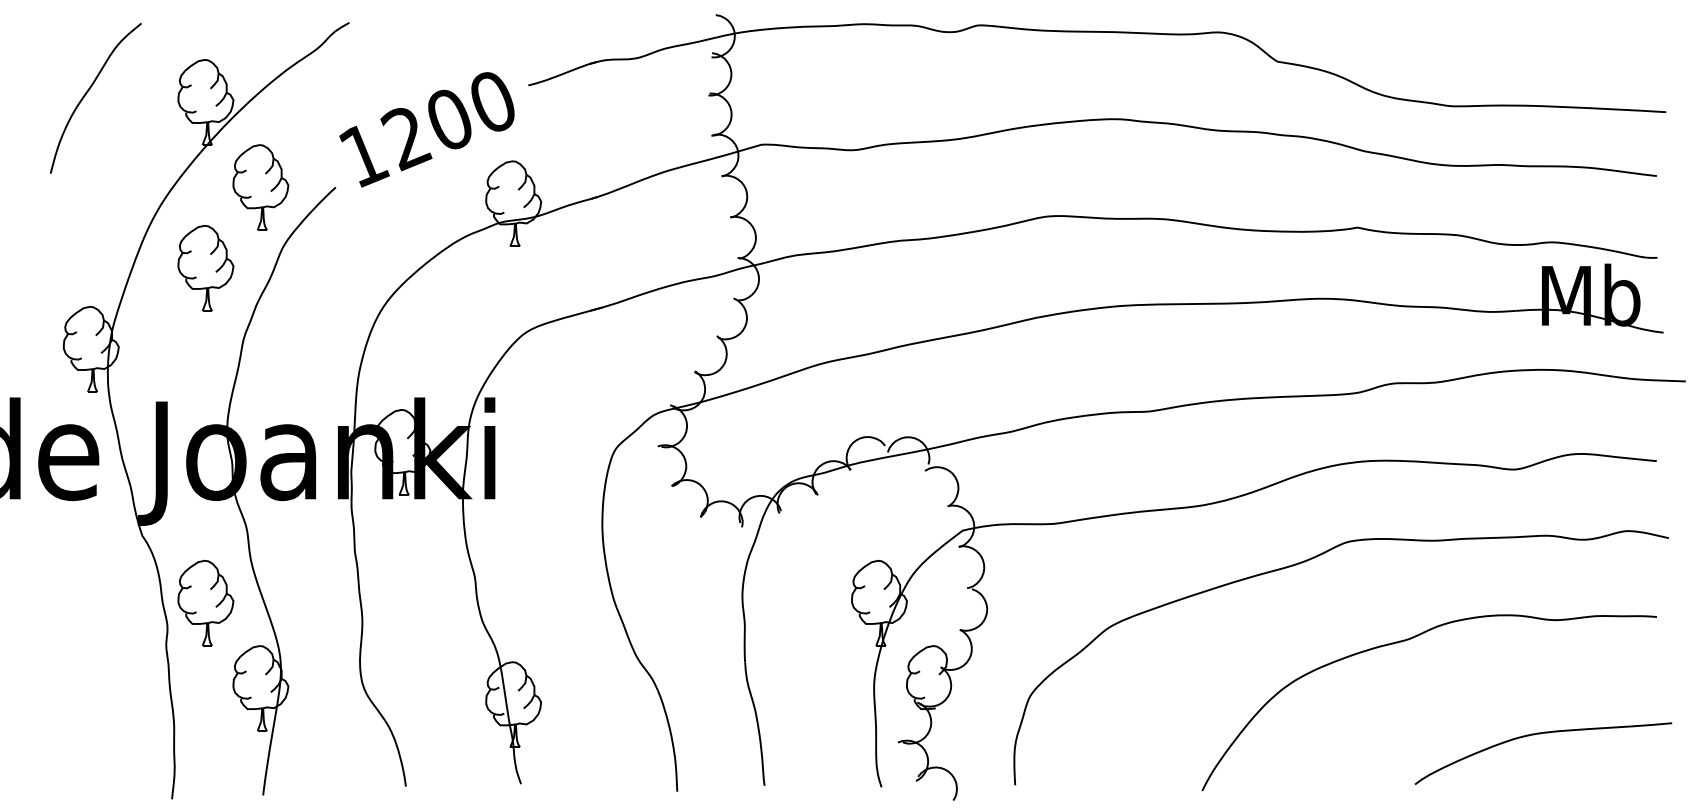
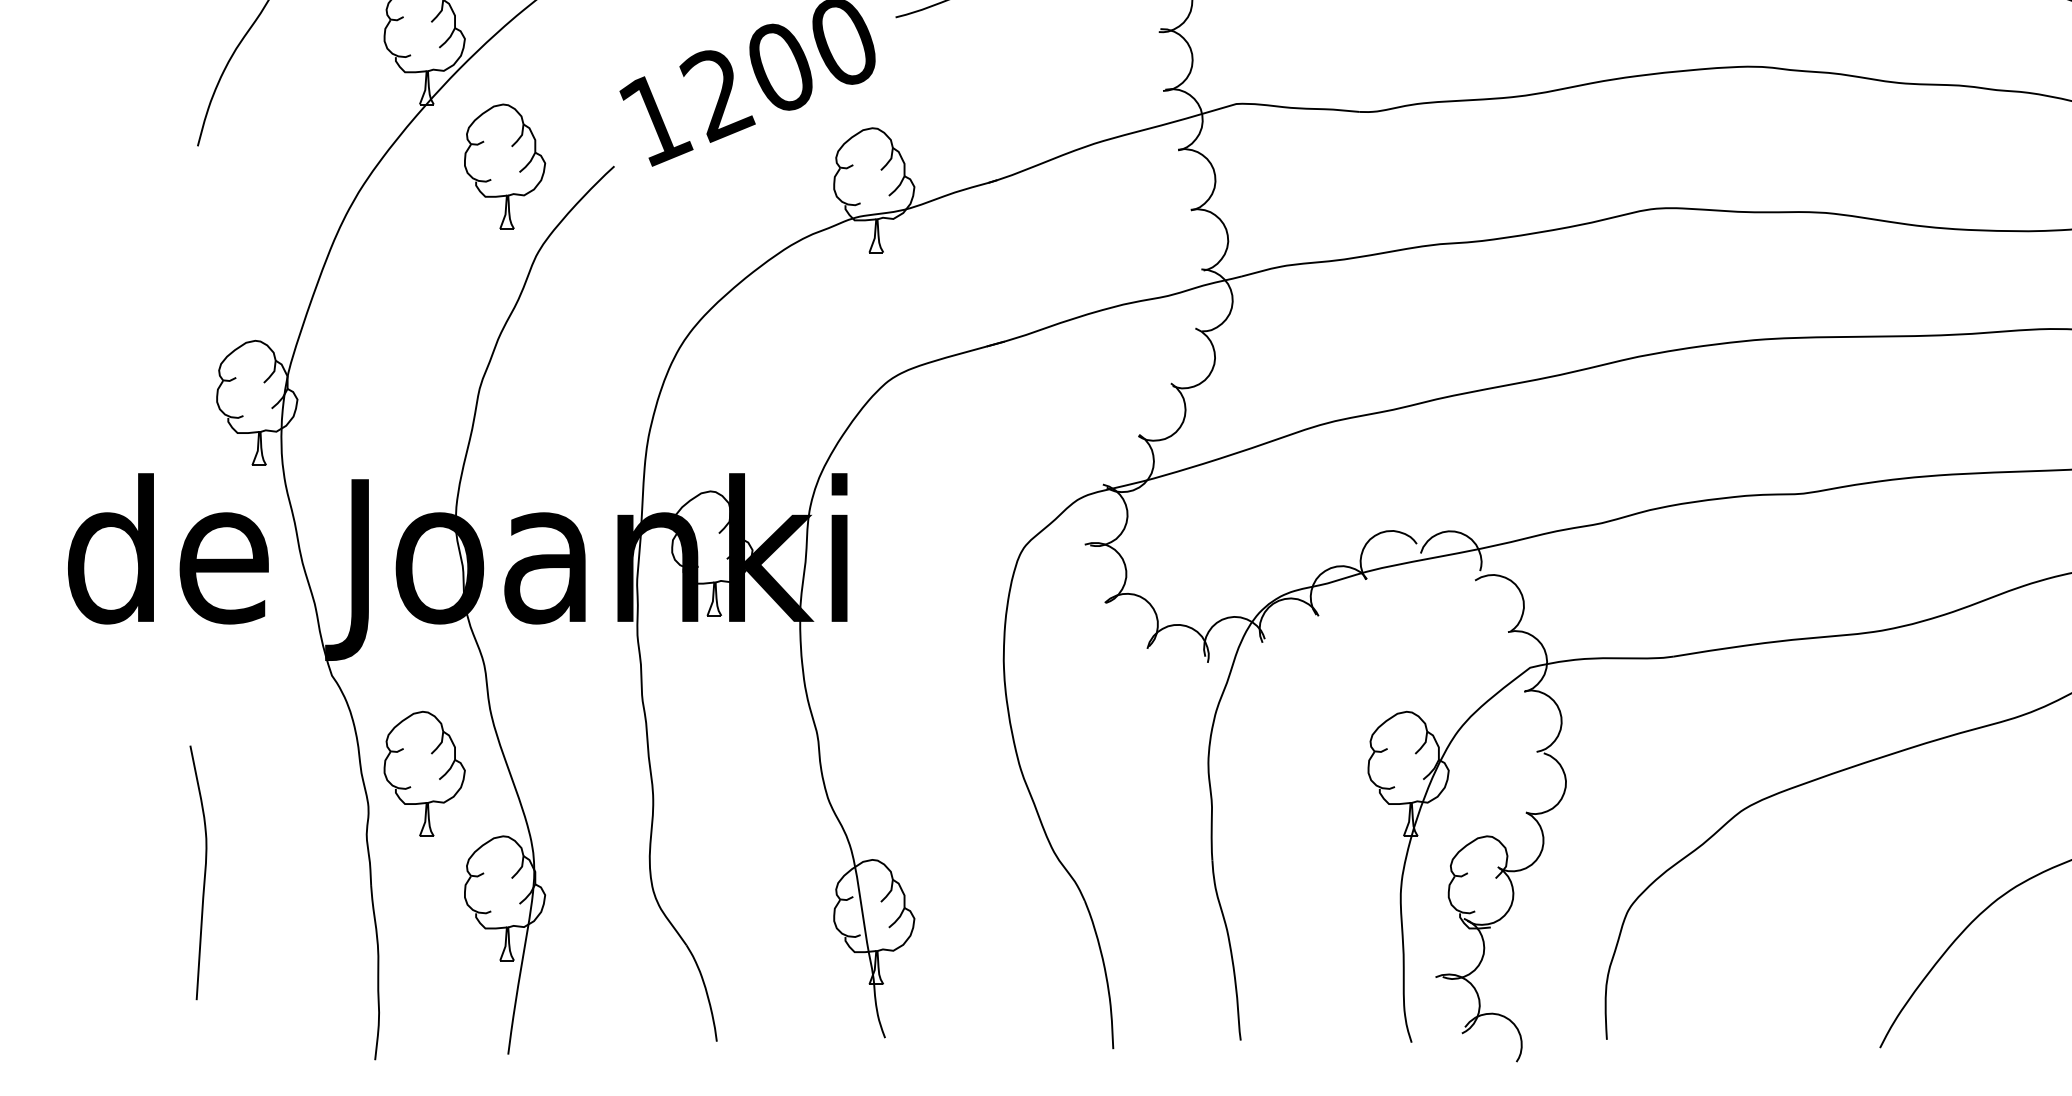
part: (205, 267) -> (424, 283), removed
curve: (54, 671) -> (203, 873), added

